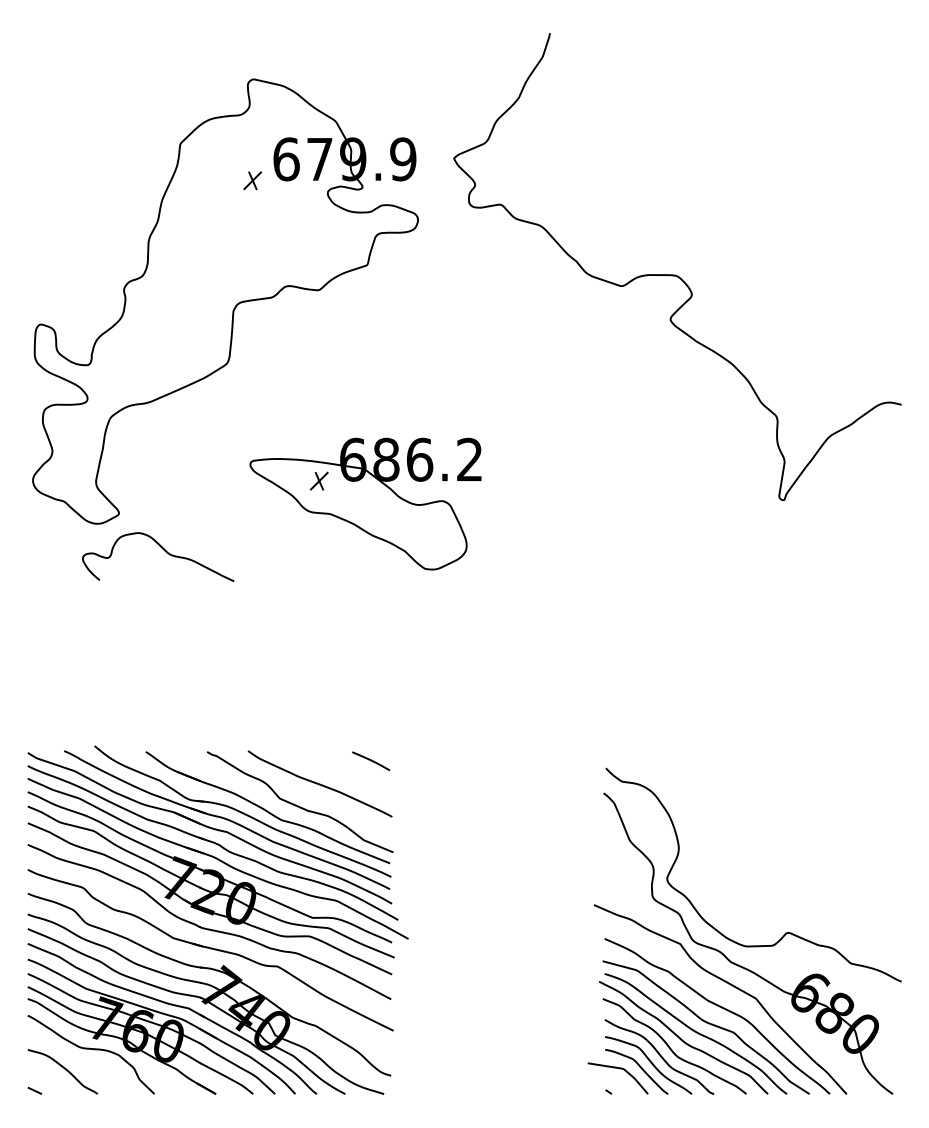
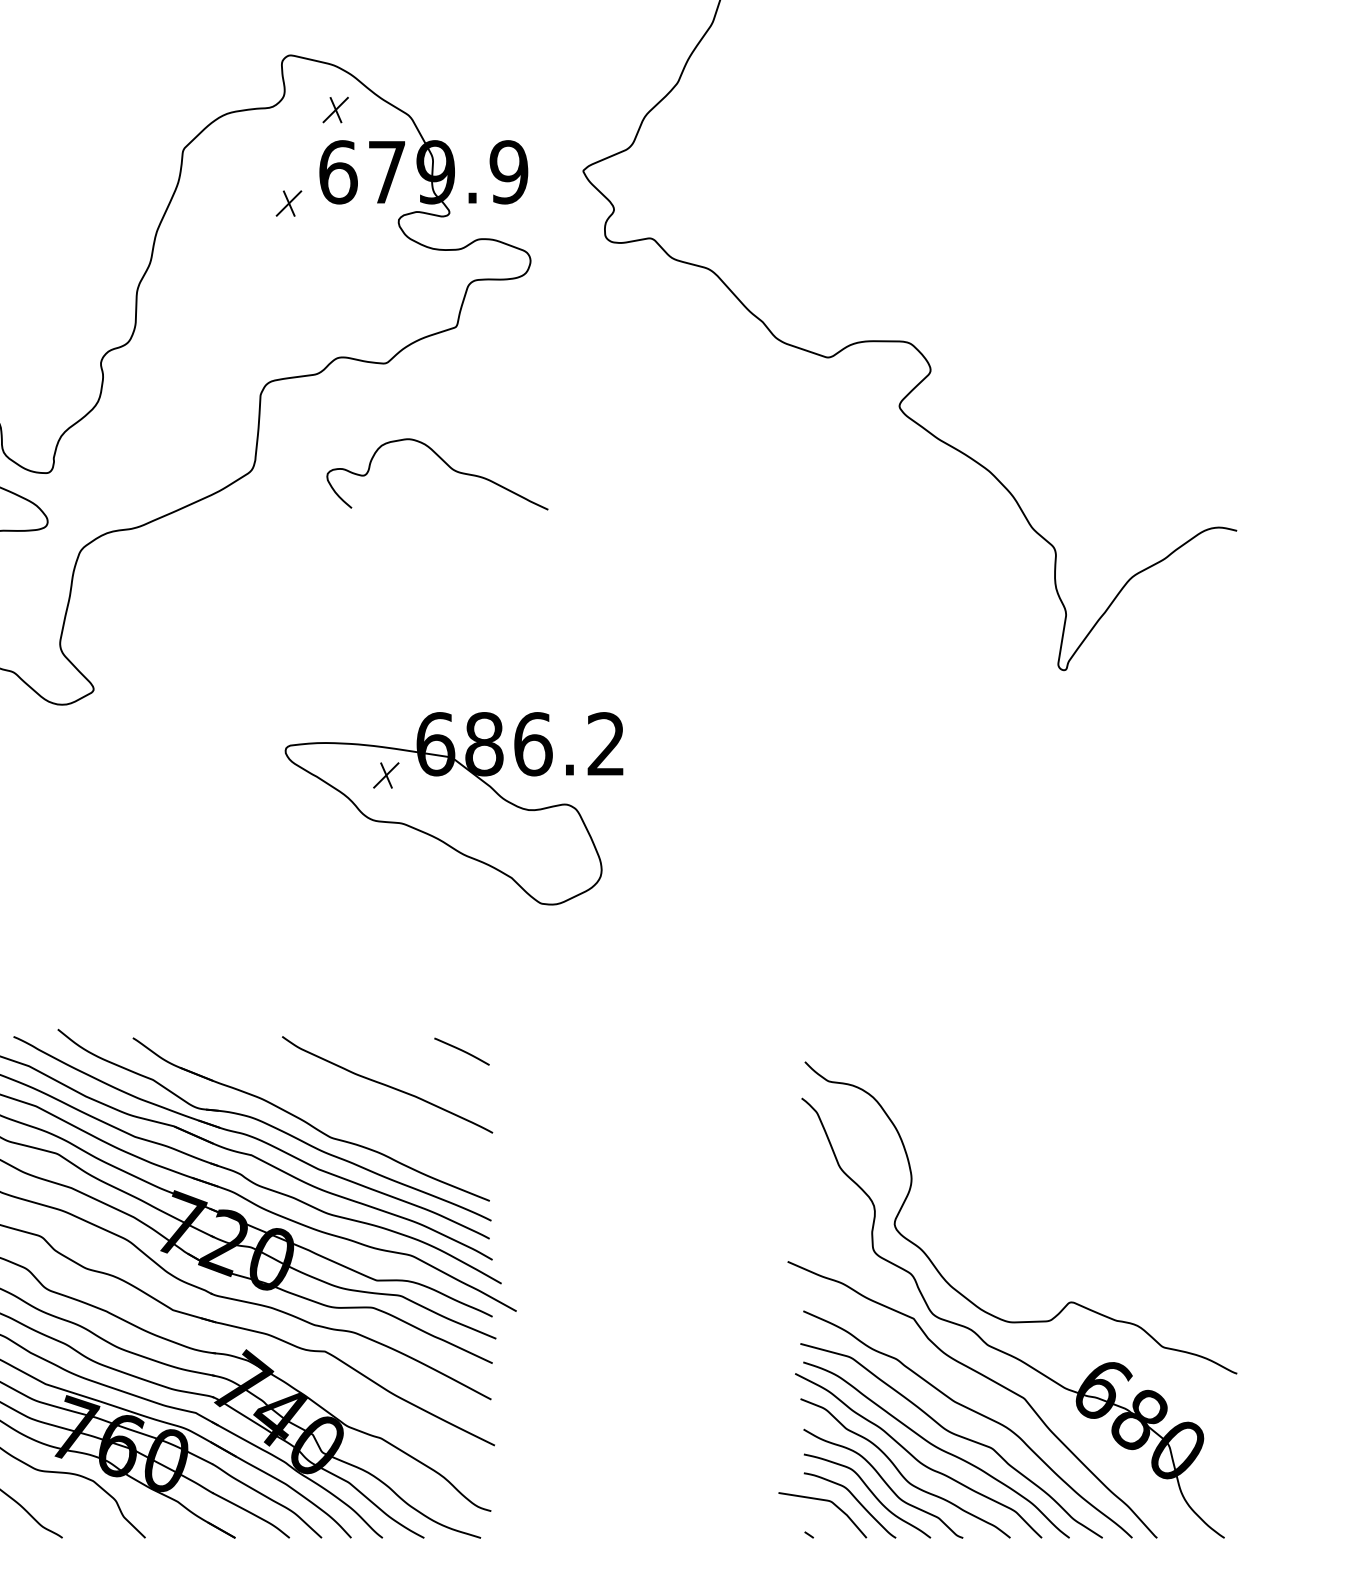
part: (284, 116) -> (335, 109), added
part: (365, 503) -> (453, 808), moved
curve: (163, 550) -> (445, 464), moved
curve: (298, 805) -> (355, 1116), removed

